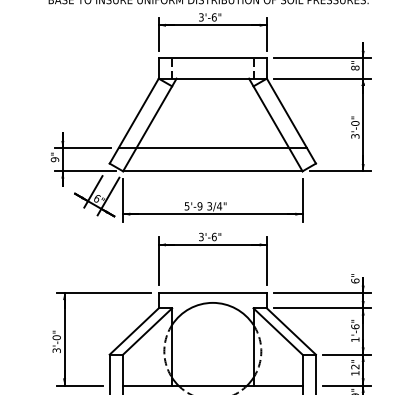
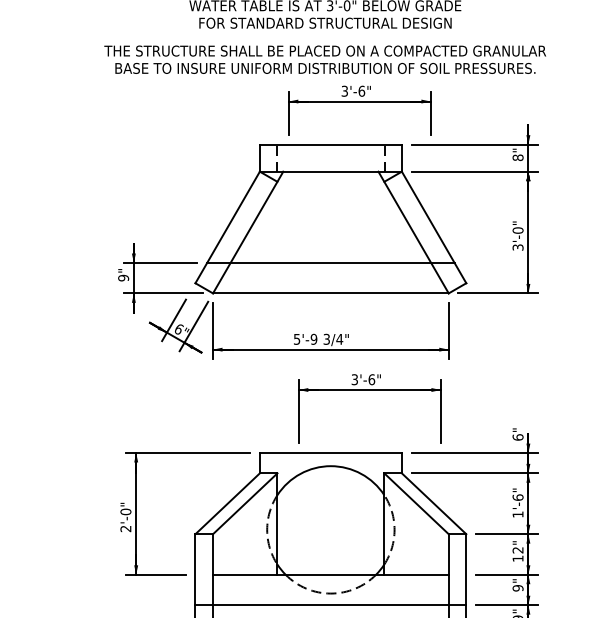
part: (212, 25) -> (359, 102), moved
part: (212, 245) -> (369, 390), moved
text: (56, 350) -> (125, 528), 3'-0" -> 2'-0"

